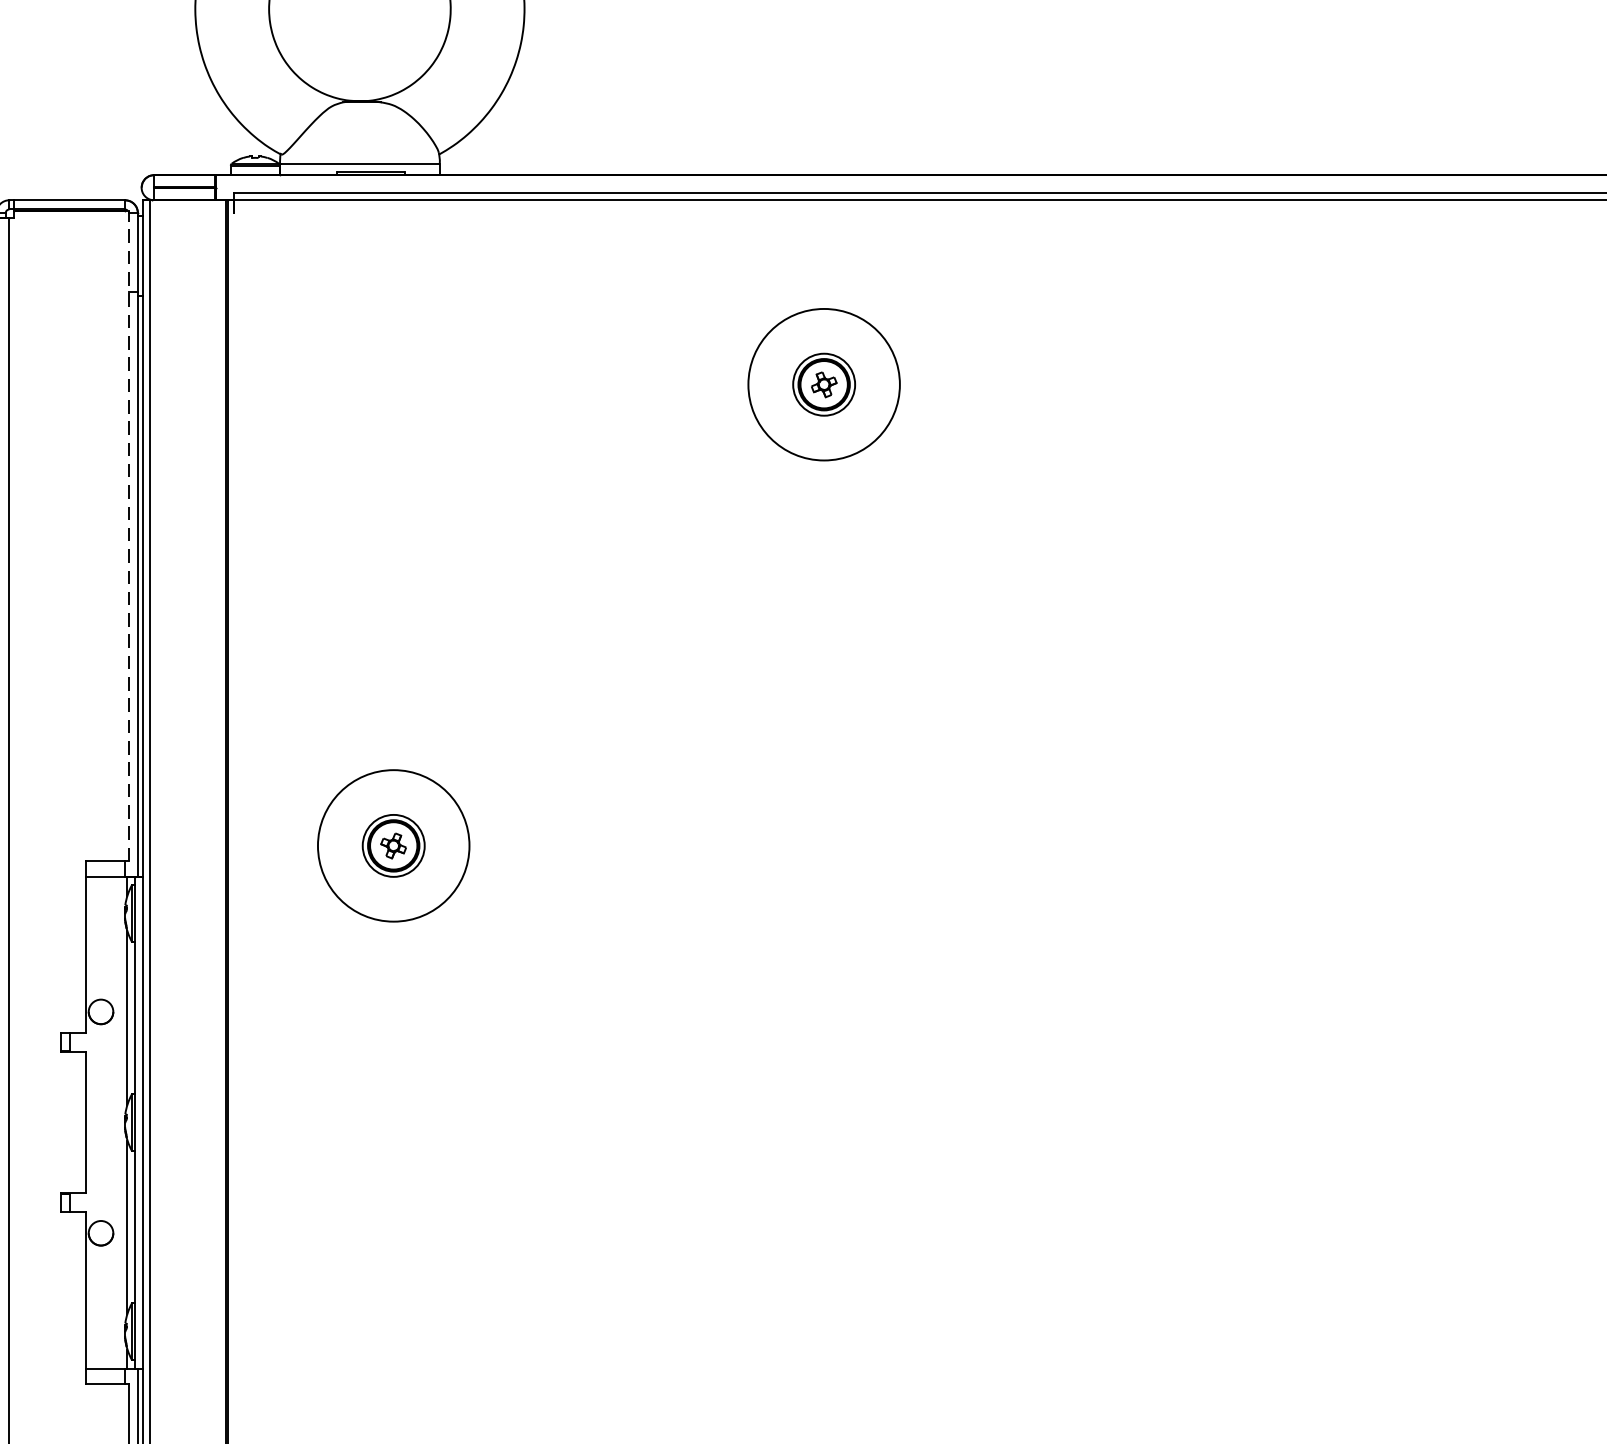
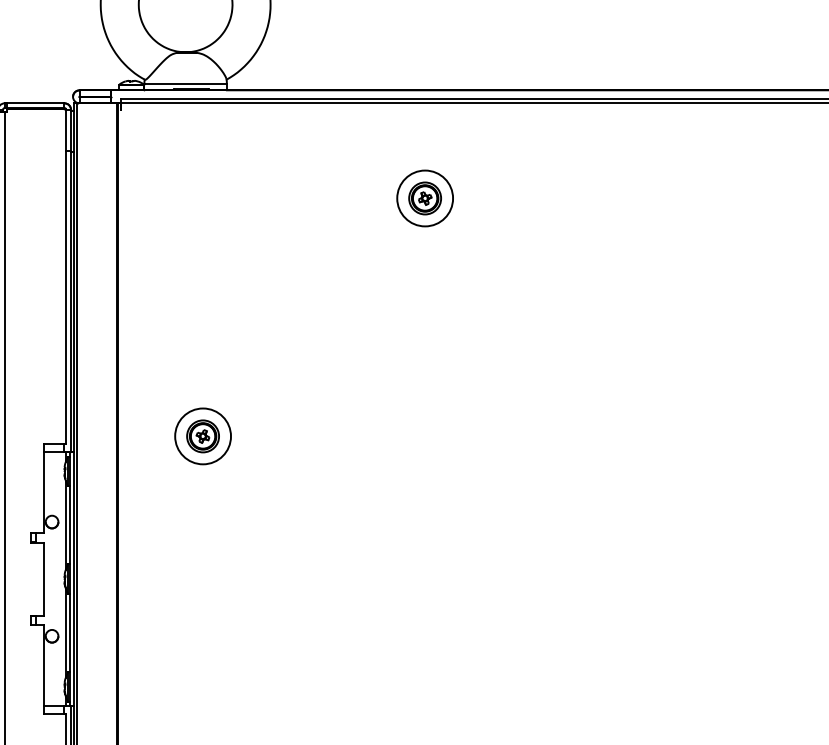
circle: (824, 384) -> (425, 198), size x0.71
line: (128, 535) -> (66, 276), dashed -> solid
circle: (394, 846) -> (203, 436), size x0.71

